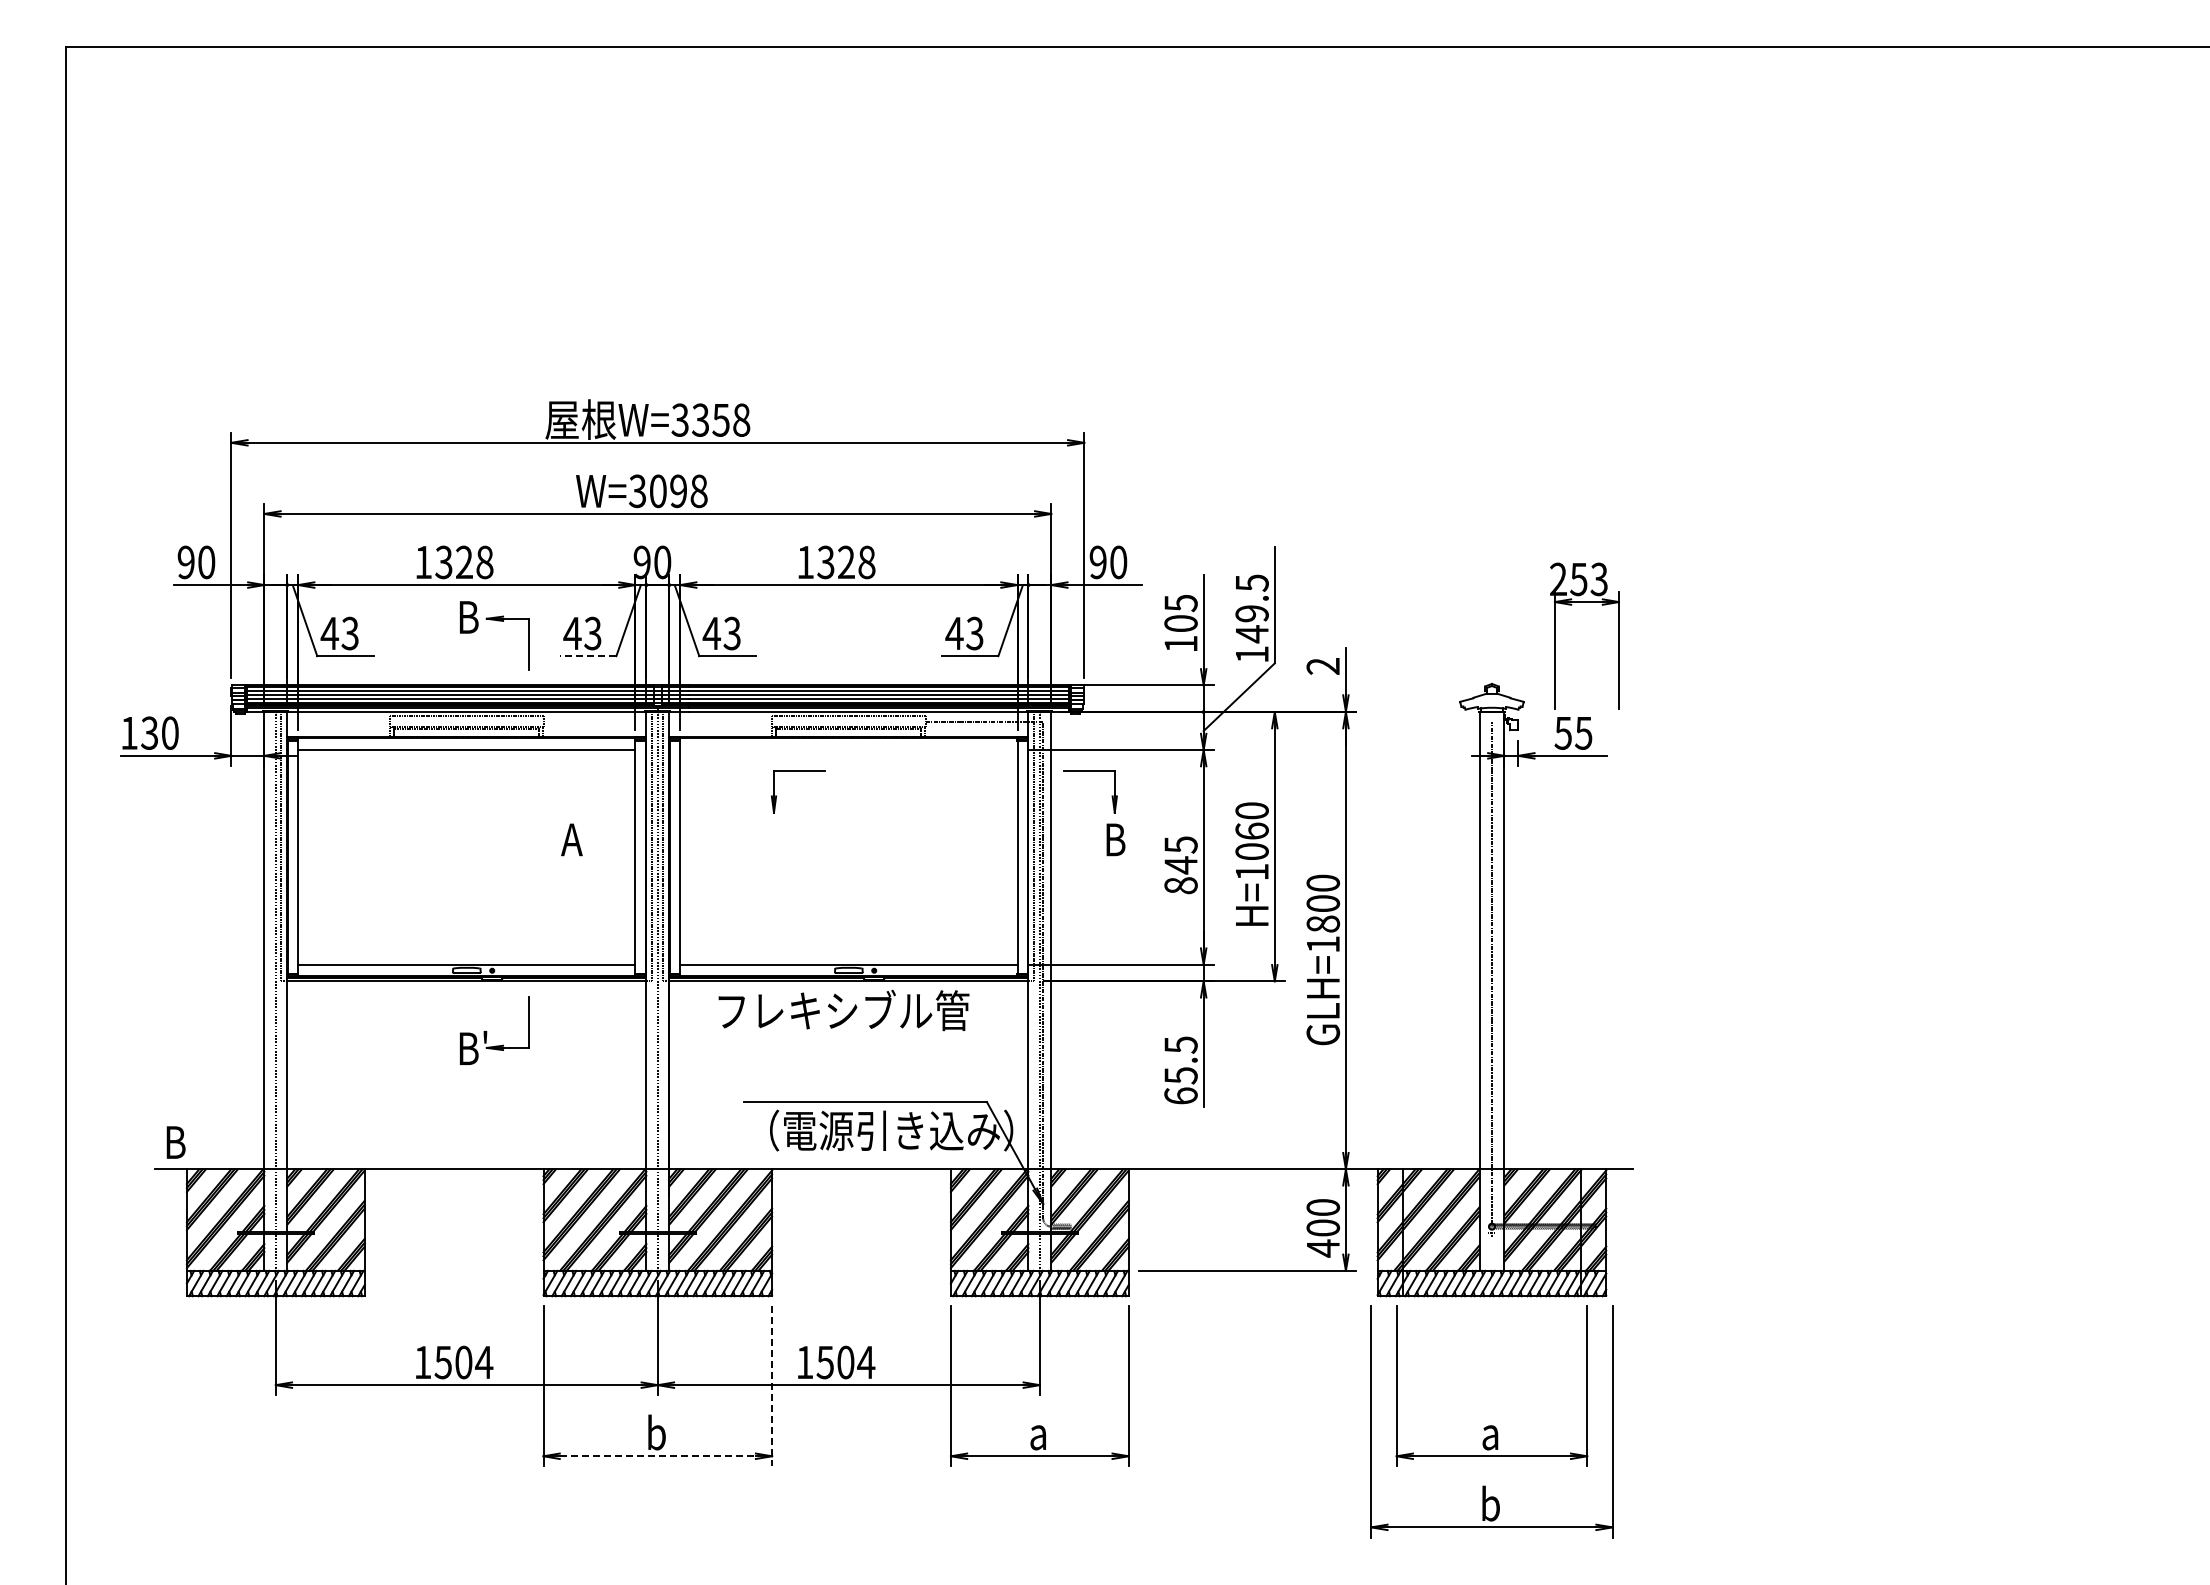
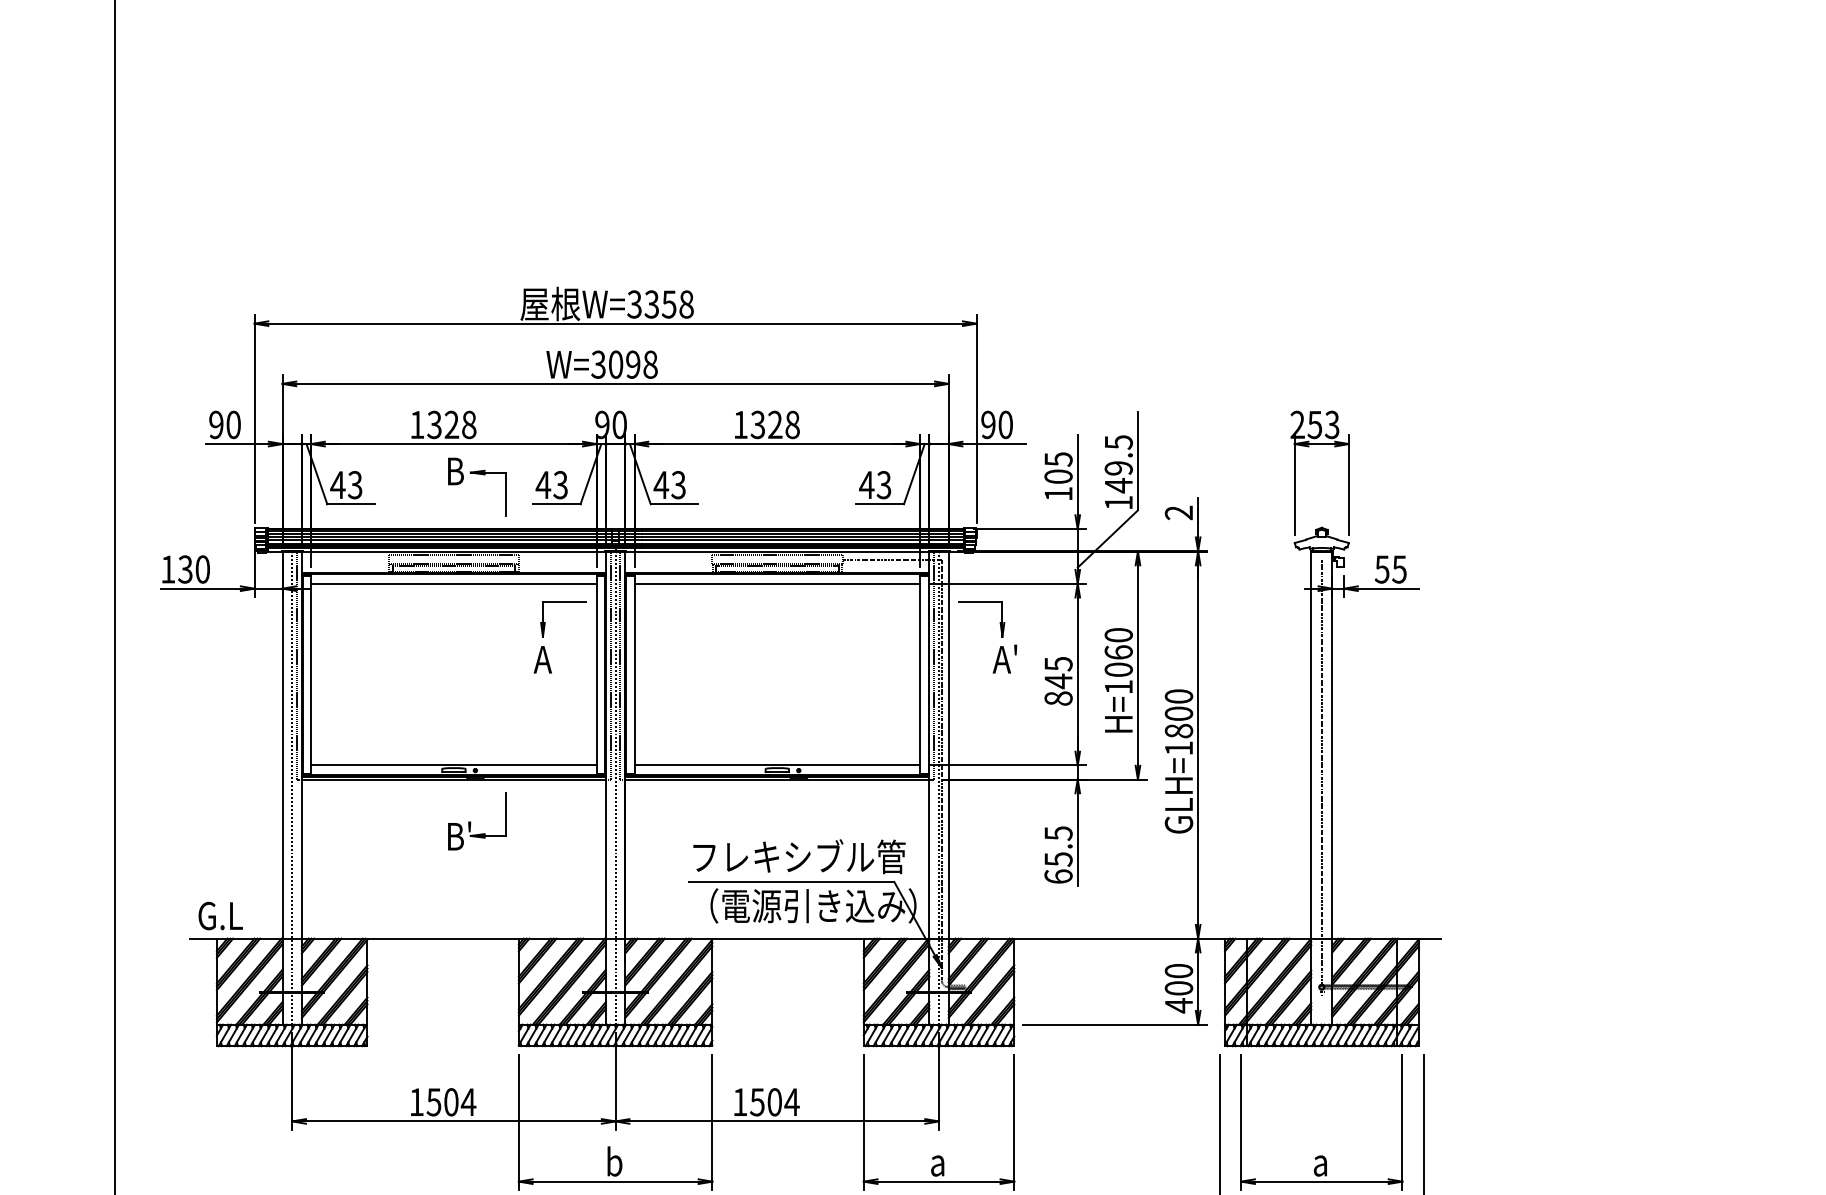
part: (1555, 635) -> (1295, 472), moved
line: (587, 656) -> (556, 504), dashed -> solid
line: (848, 750) -> (777, 584), added
part: (798, 771) -> (563, 601), moved
text: (1117, 839) -> (1004, 659), B -> A'
text: (843, 1010) -> (799, 856), moved
text: (191, 1142) -> (220, 916), B -> G.L
line: (772, 1386) -> (712, 1122), dashed -> solid
line: (658, 1456) -> (616, 1181), dashed -> solid

